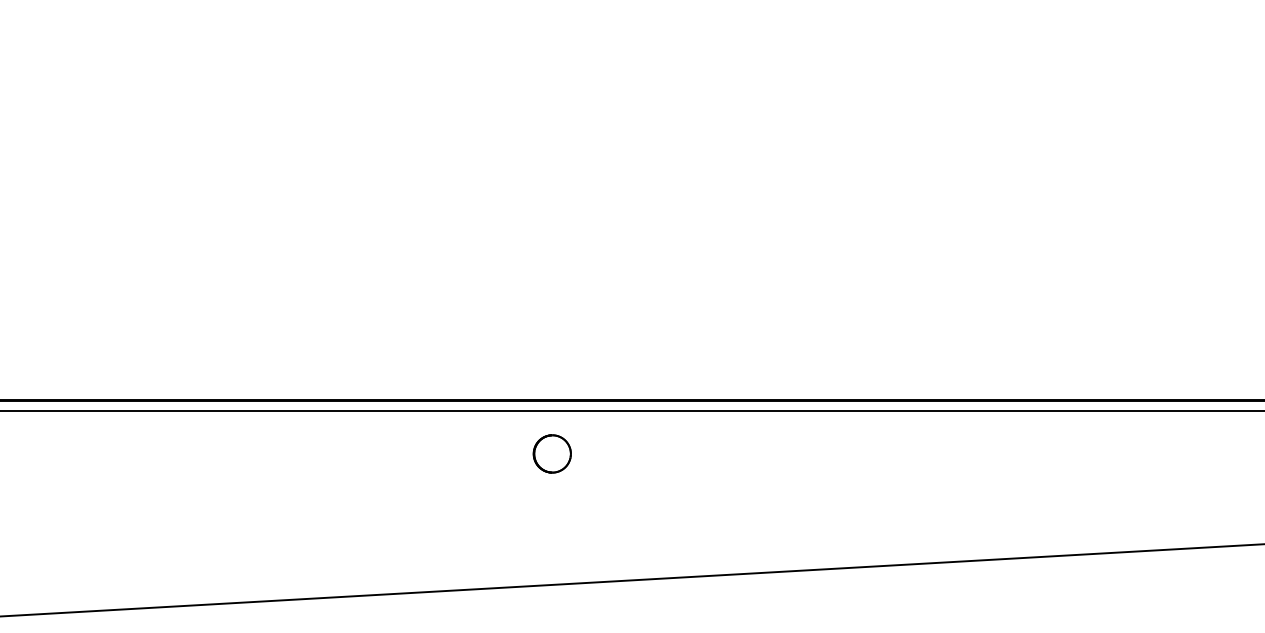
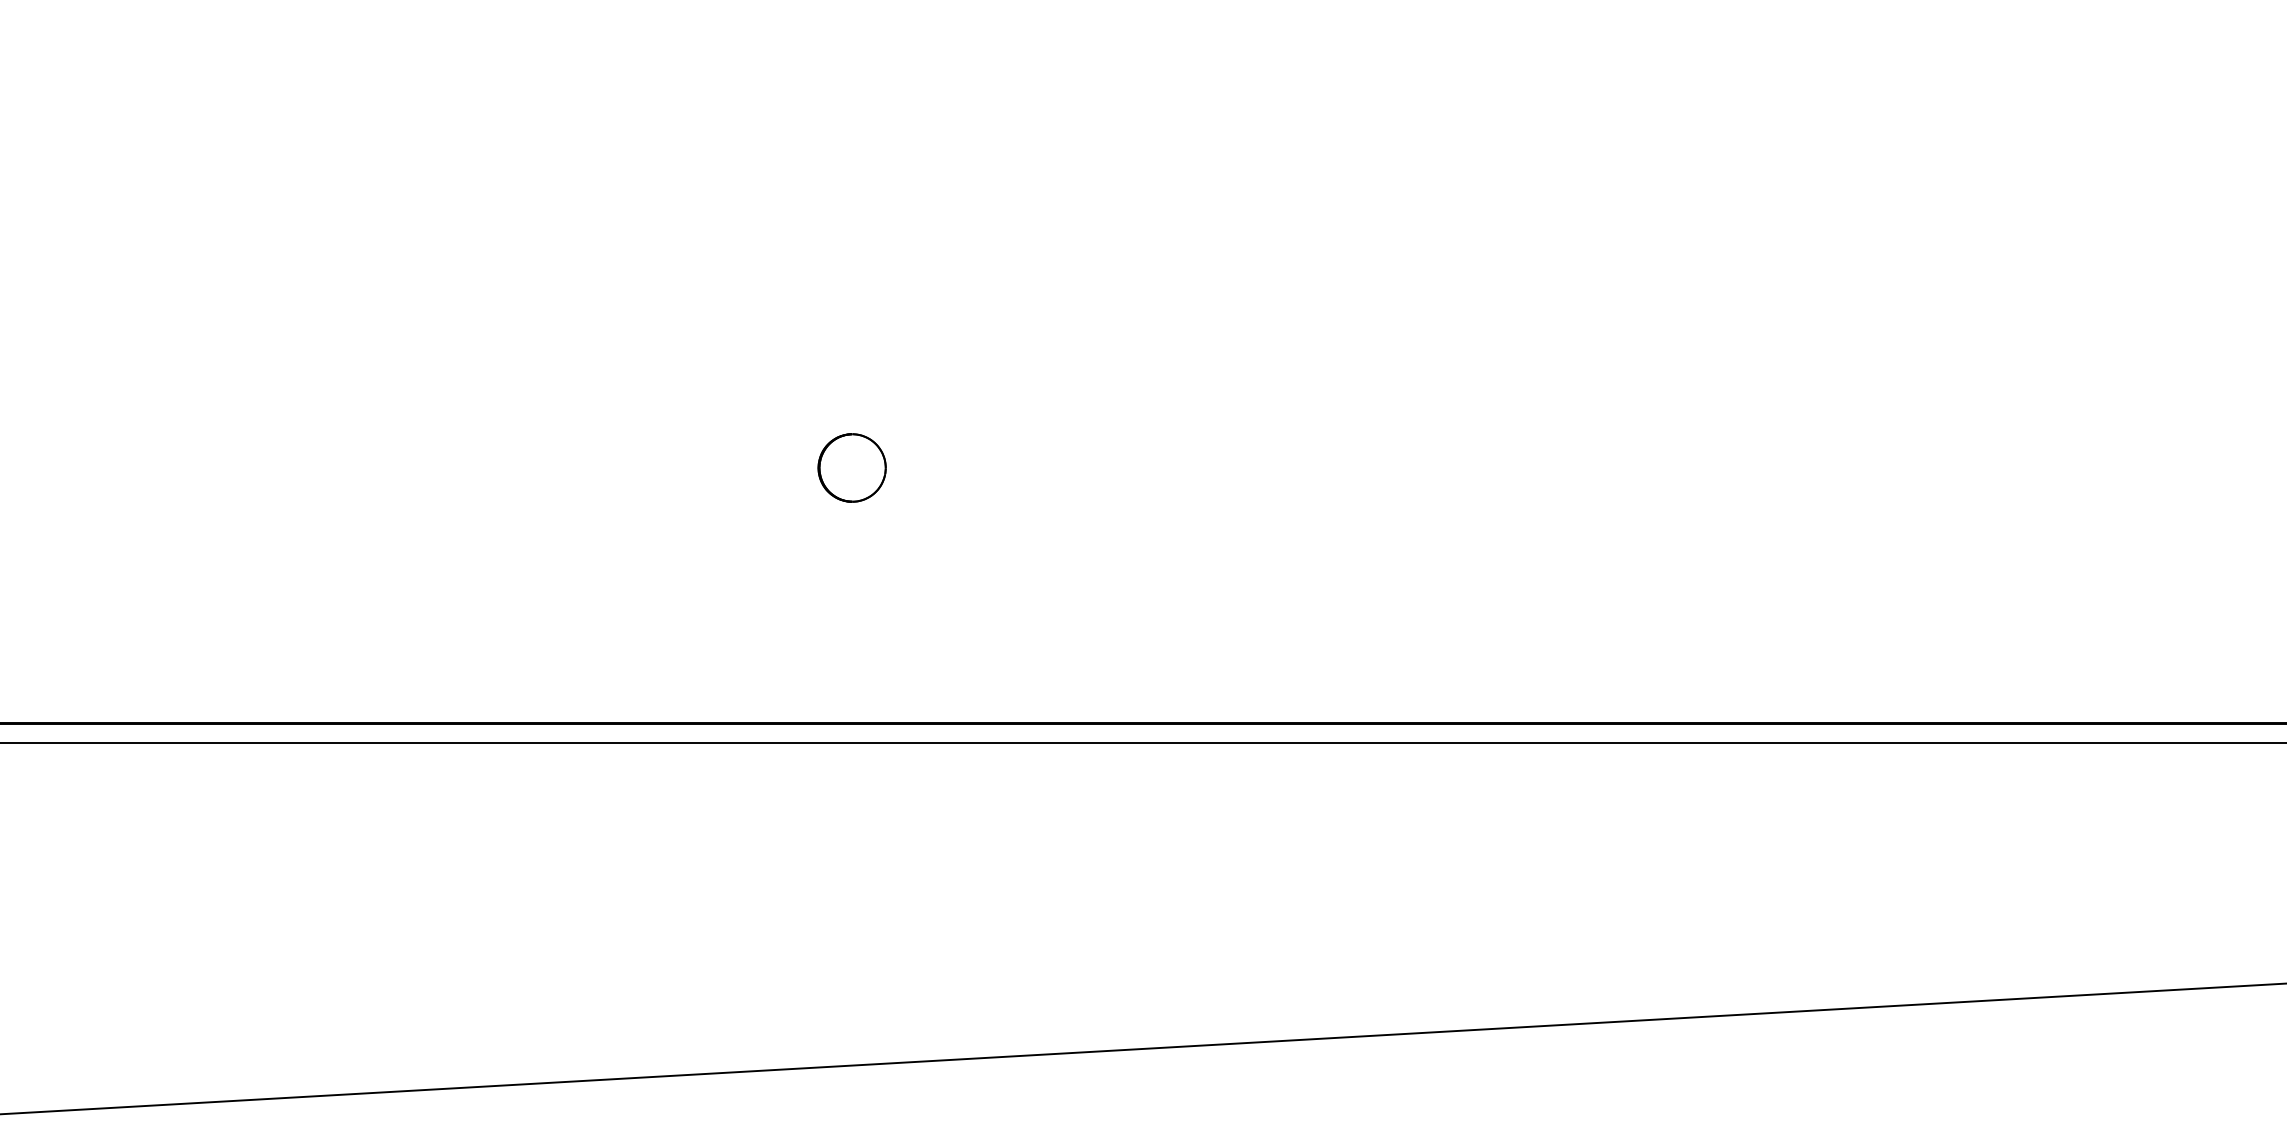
part: (551, 453) -> (850, 467), moved

